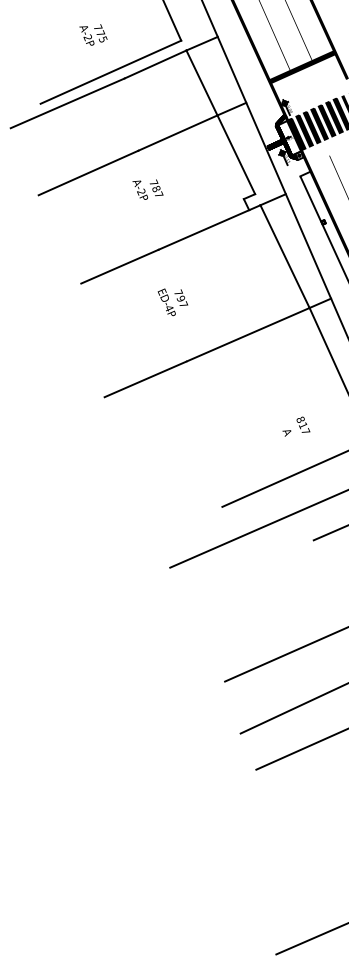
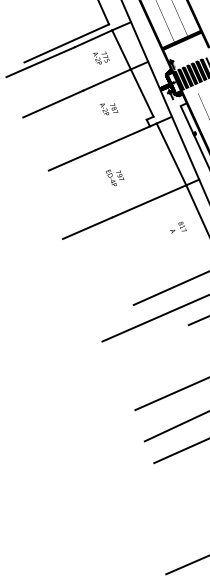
text: (93, 34) -> (101, 57), moved
text: (147, 190) -> (108, 109), moved
text: (173, 301) -> (115, 177), moved
text: (296, 426) -> (178, 227), moved

